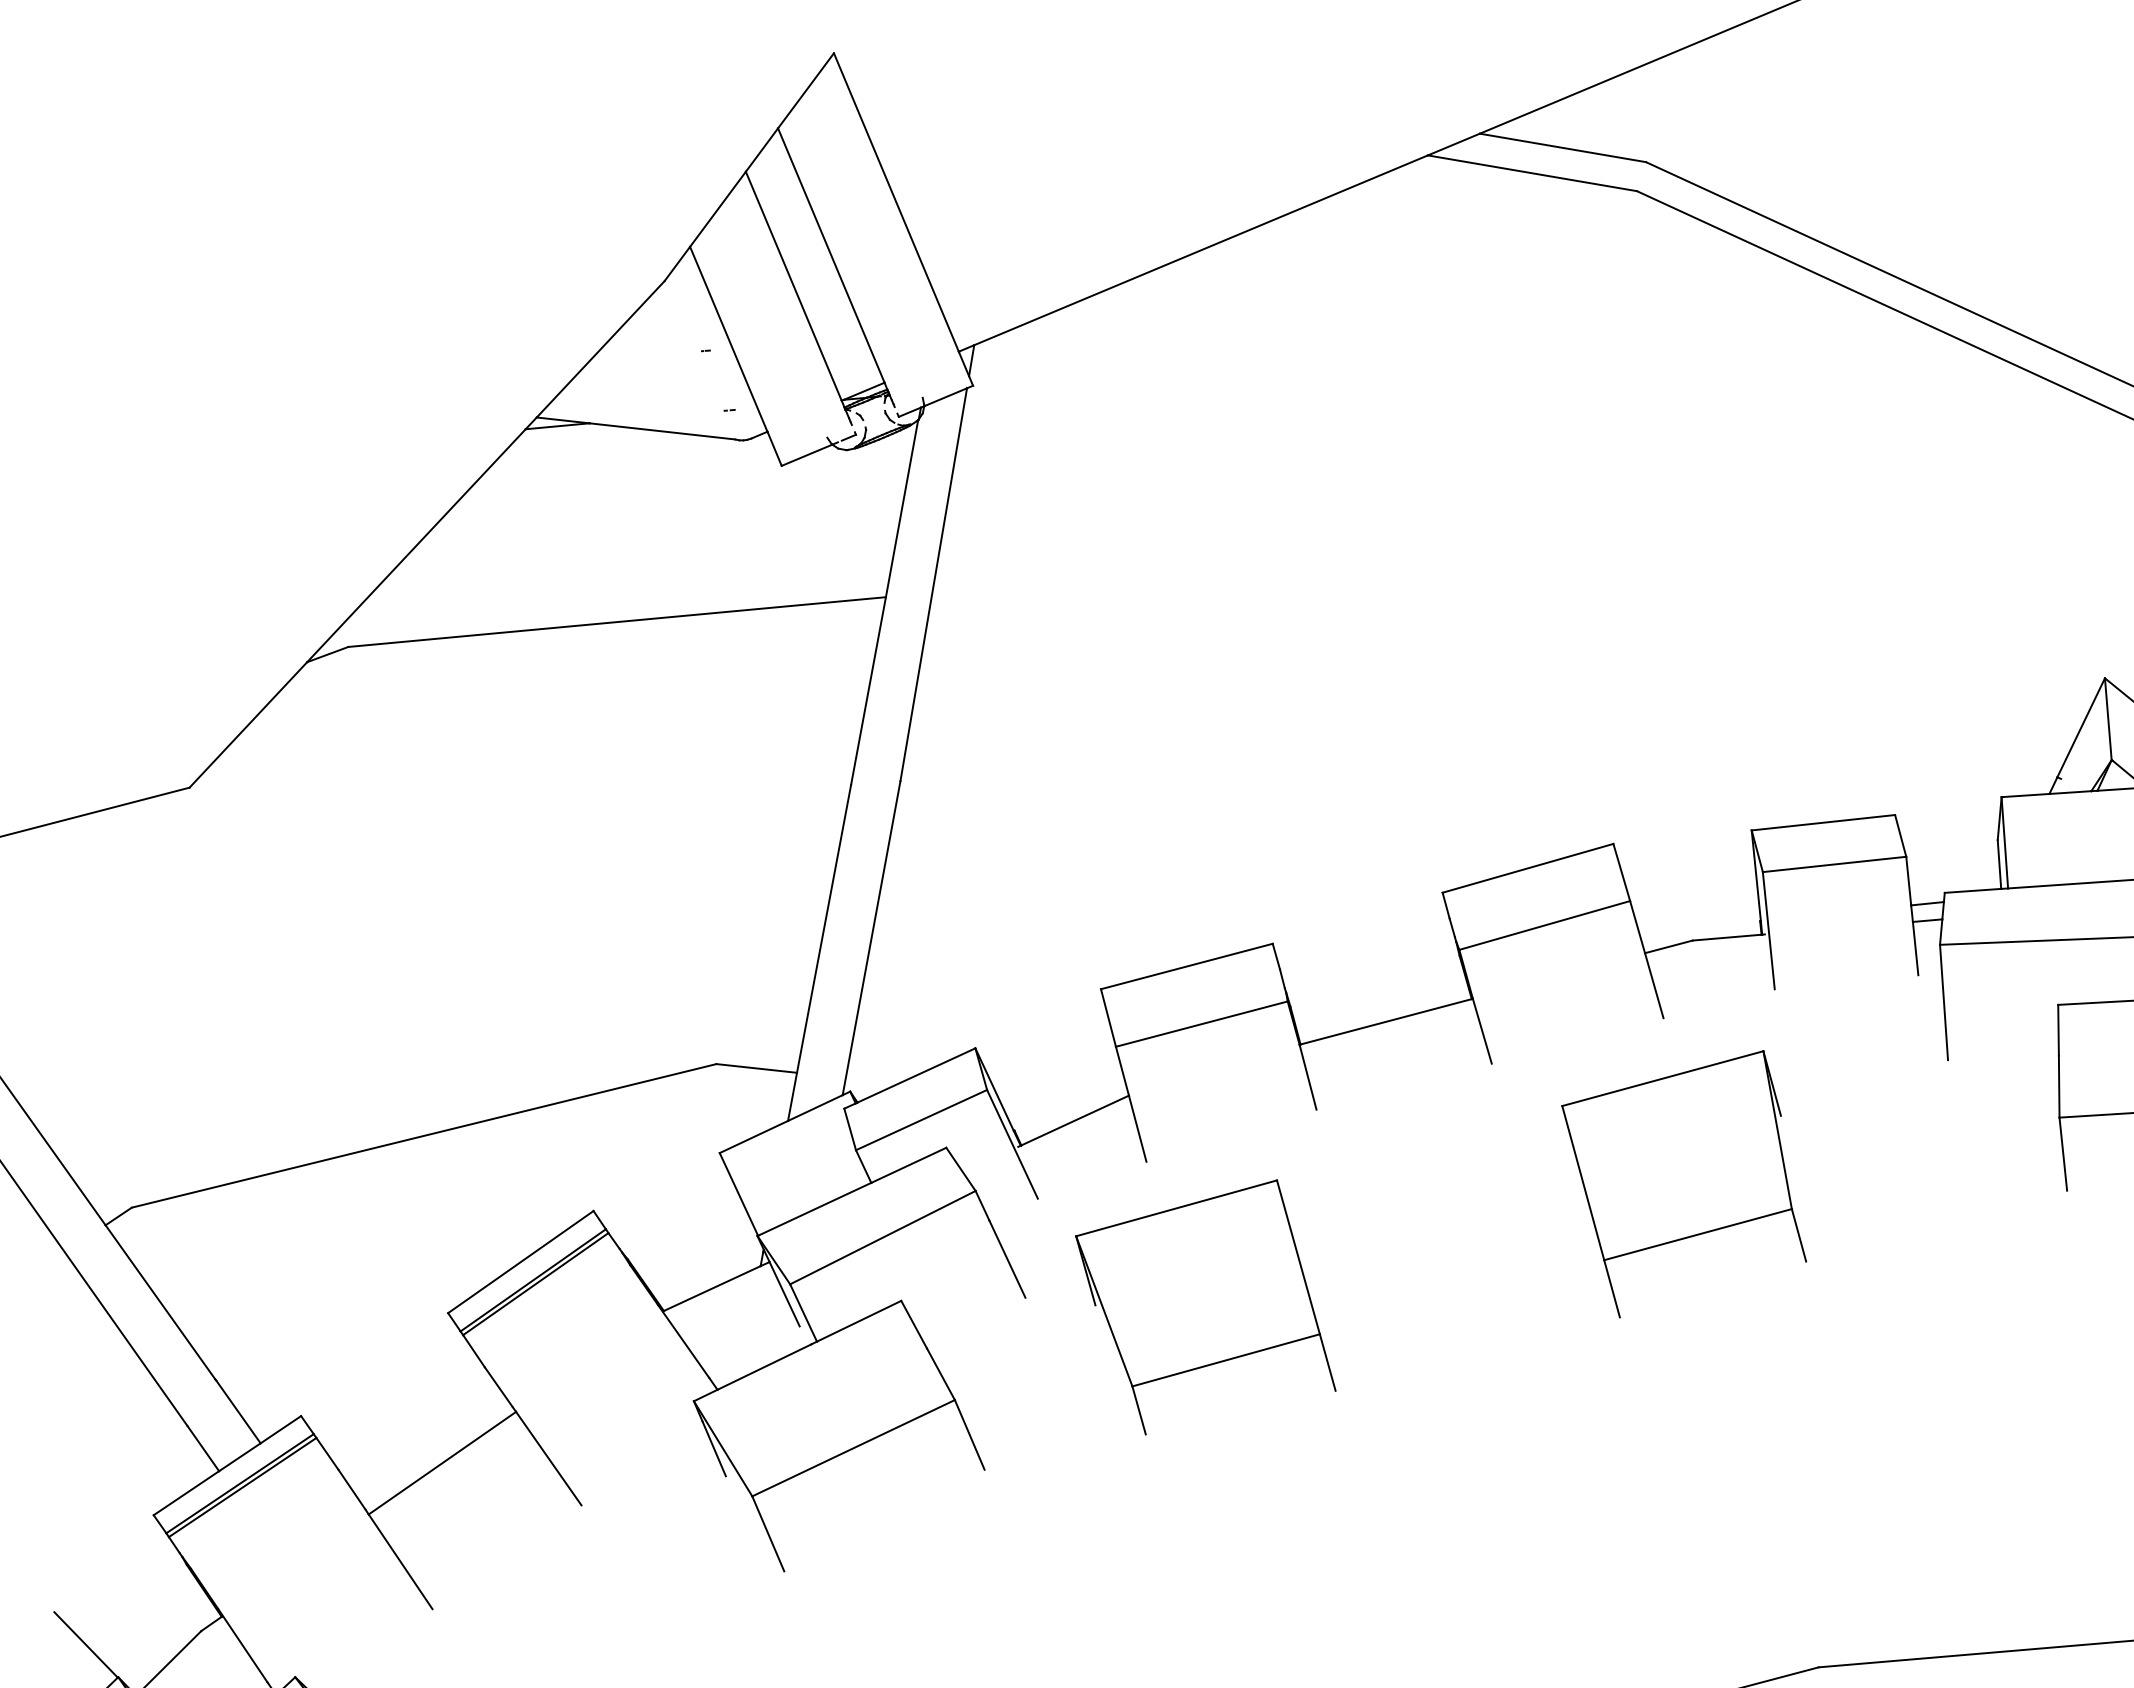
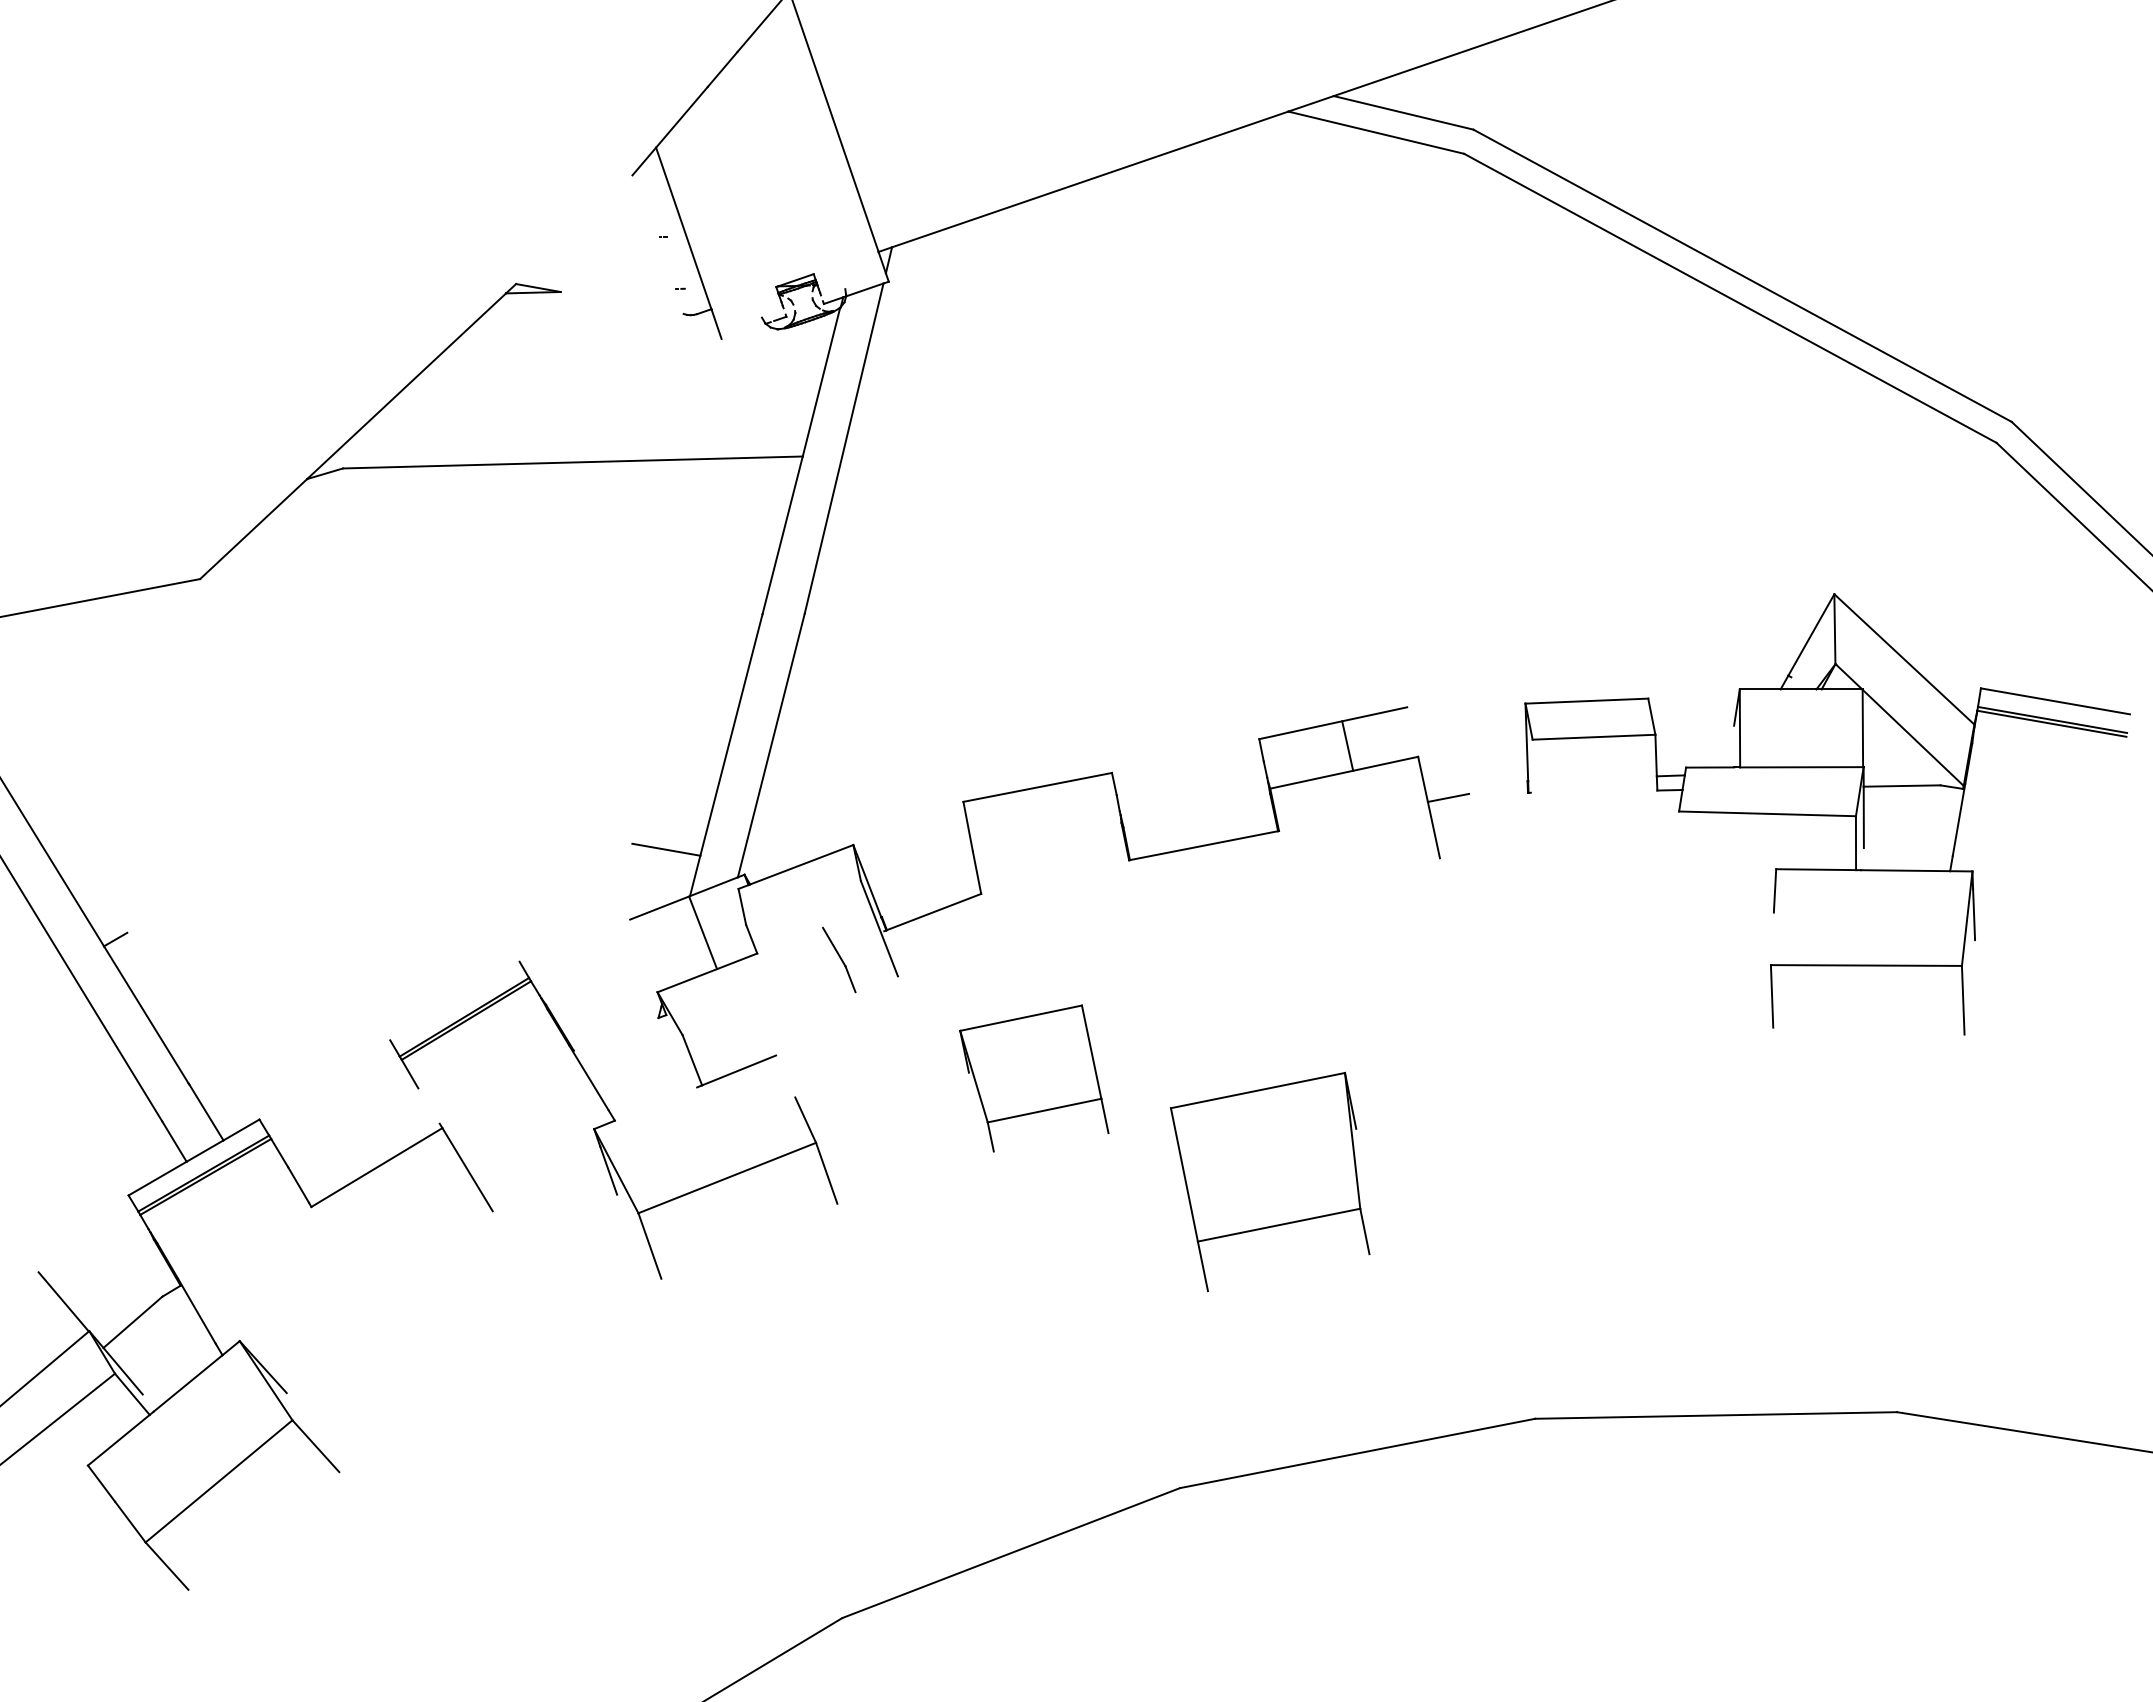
line: (831, 254) -> (775, 162), removed
line: (793, 285) -> (741, 186), removed
line: (600, 349) -> (574, 229), removed
line: (661, 430) -> (621, 302), removed
line: (806, 455) -> (743, 331), removed
line: (1999, 864) -> (1734, 746), removed
line: (1621, 871) -> (1347, 745), moved
line: (1768, 930) -> (1534, 789), removed
line: (1726, 936) -> (1498, 792), removed
line: (1914, 948) -> (1657, 813), removed
line: (1944, 1002) -> (1679, 860), removed
line: (1200, 1023) -> (1046, 836), removed
line: (1482, 1031) -> (1285, 859), removed
line: (1308, 1077) -> (1134, 888), removed
line: (2058, 1086) -> (1771, 938), removed
line: (921, 1119) -> (803, 902), removed
line: (1137, 1128) -> (986, 922), removed
line: (423, 1134) -> (379, 887), removed
line: (909, 1165) -> (790, 940), removed
part: (1683, 1184) -> (1269, 1181), moved
line: (739, 1193) -> (703, 932), moved
line: (882, 1237) -> (763, 1000), removed
line: (1007, 1258) -> (868, 1025), removed
line: (520, 1261) -> (454, 1000), removed
line: (711, 1288) -> (615, 1034), removed
line: (784, 1294) -> (677, 1043), removed
part: (1205, 1307) -> (1034, 1078), size x0.7
line: (913, 1324) -> (785, 1076), removed
line: (763, 1366) -> (655, 1103), removed
line: (498, 1386) -> (428, 1105), removed
line: (400, 1561) -> (335, 1248), removed

